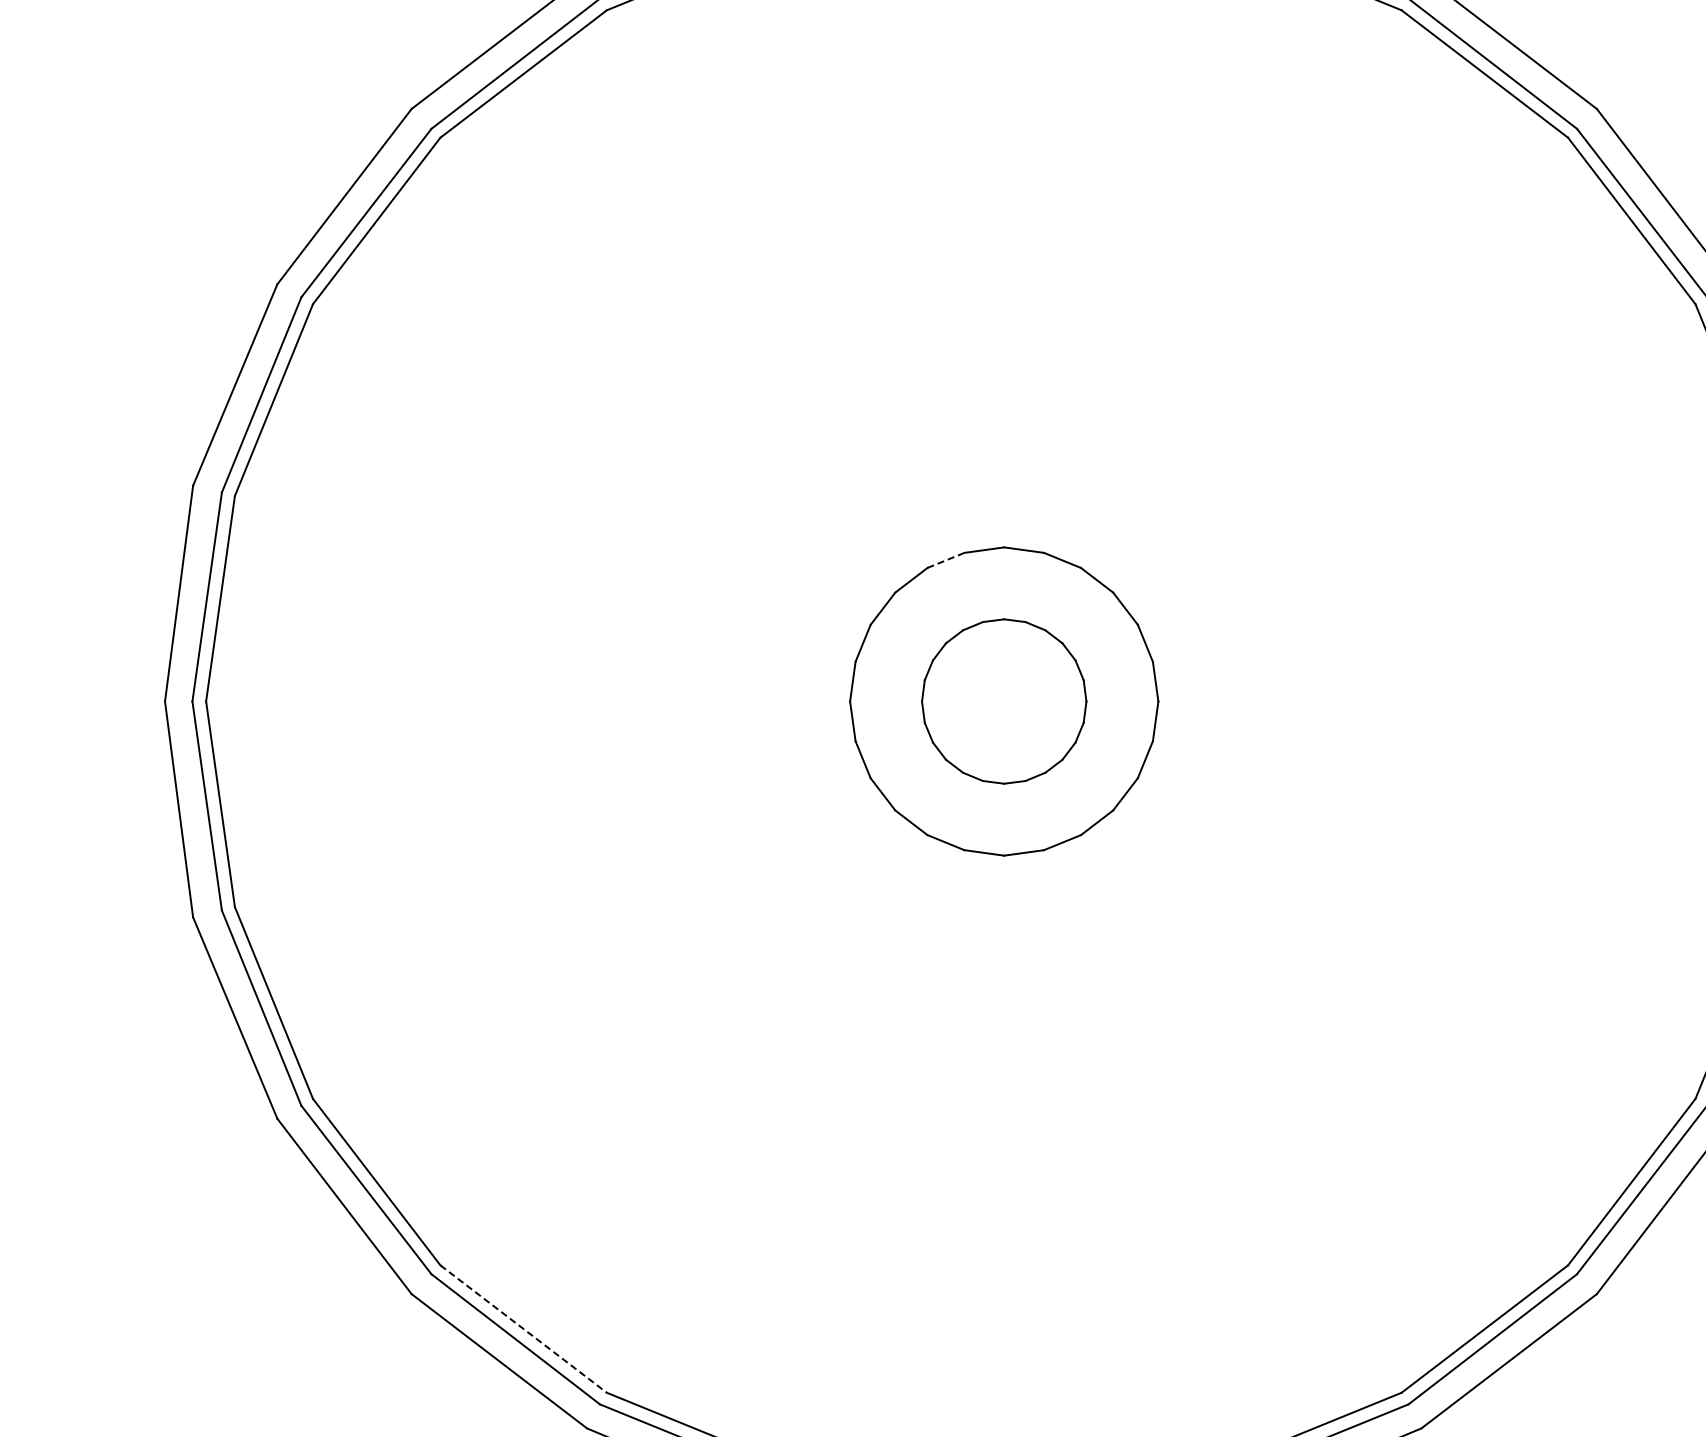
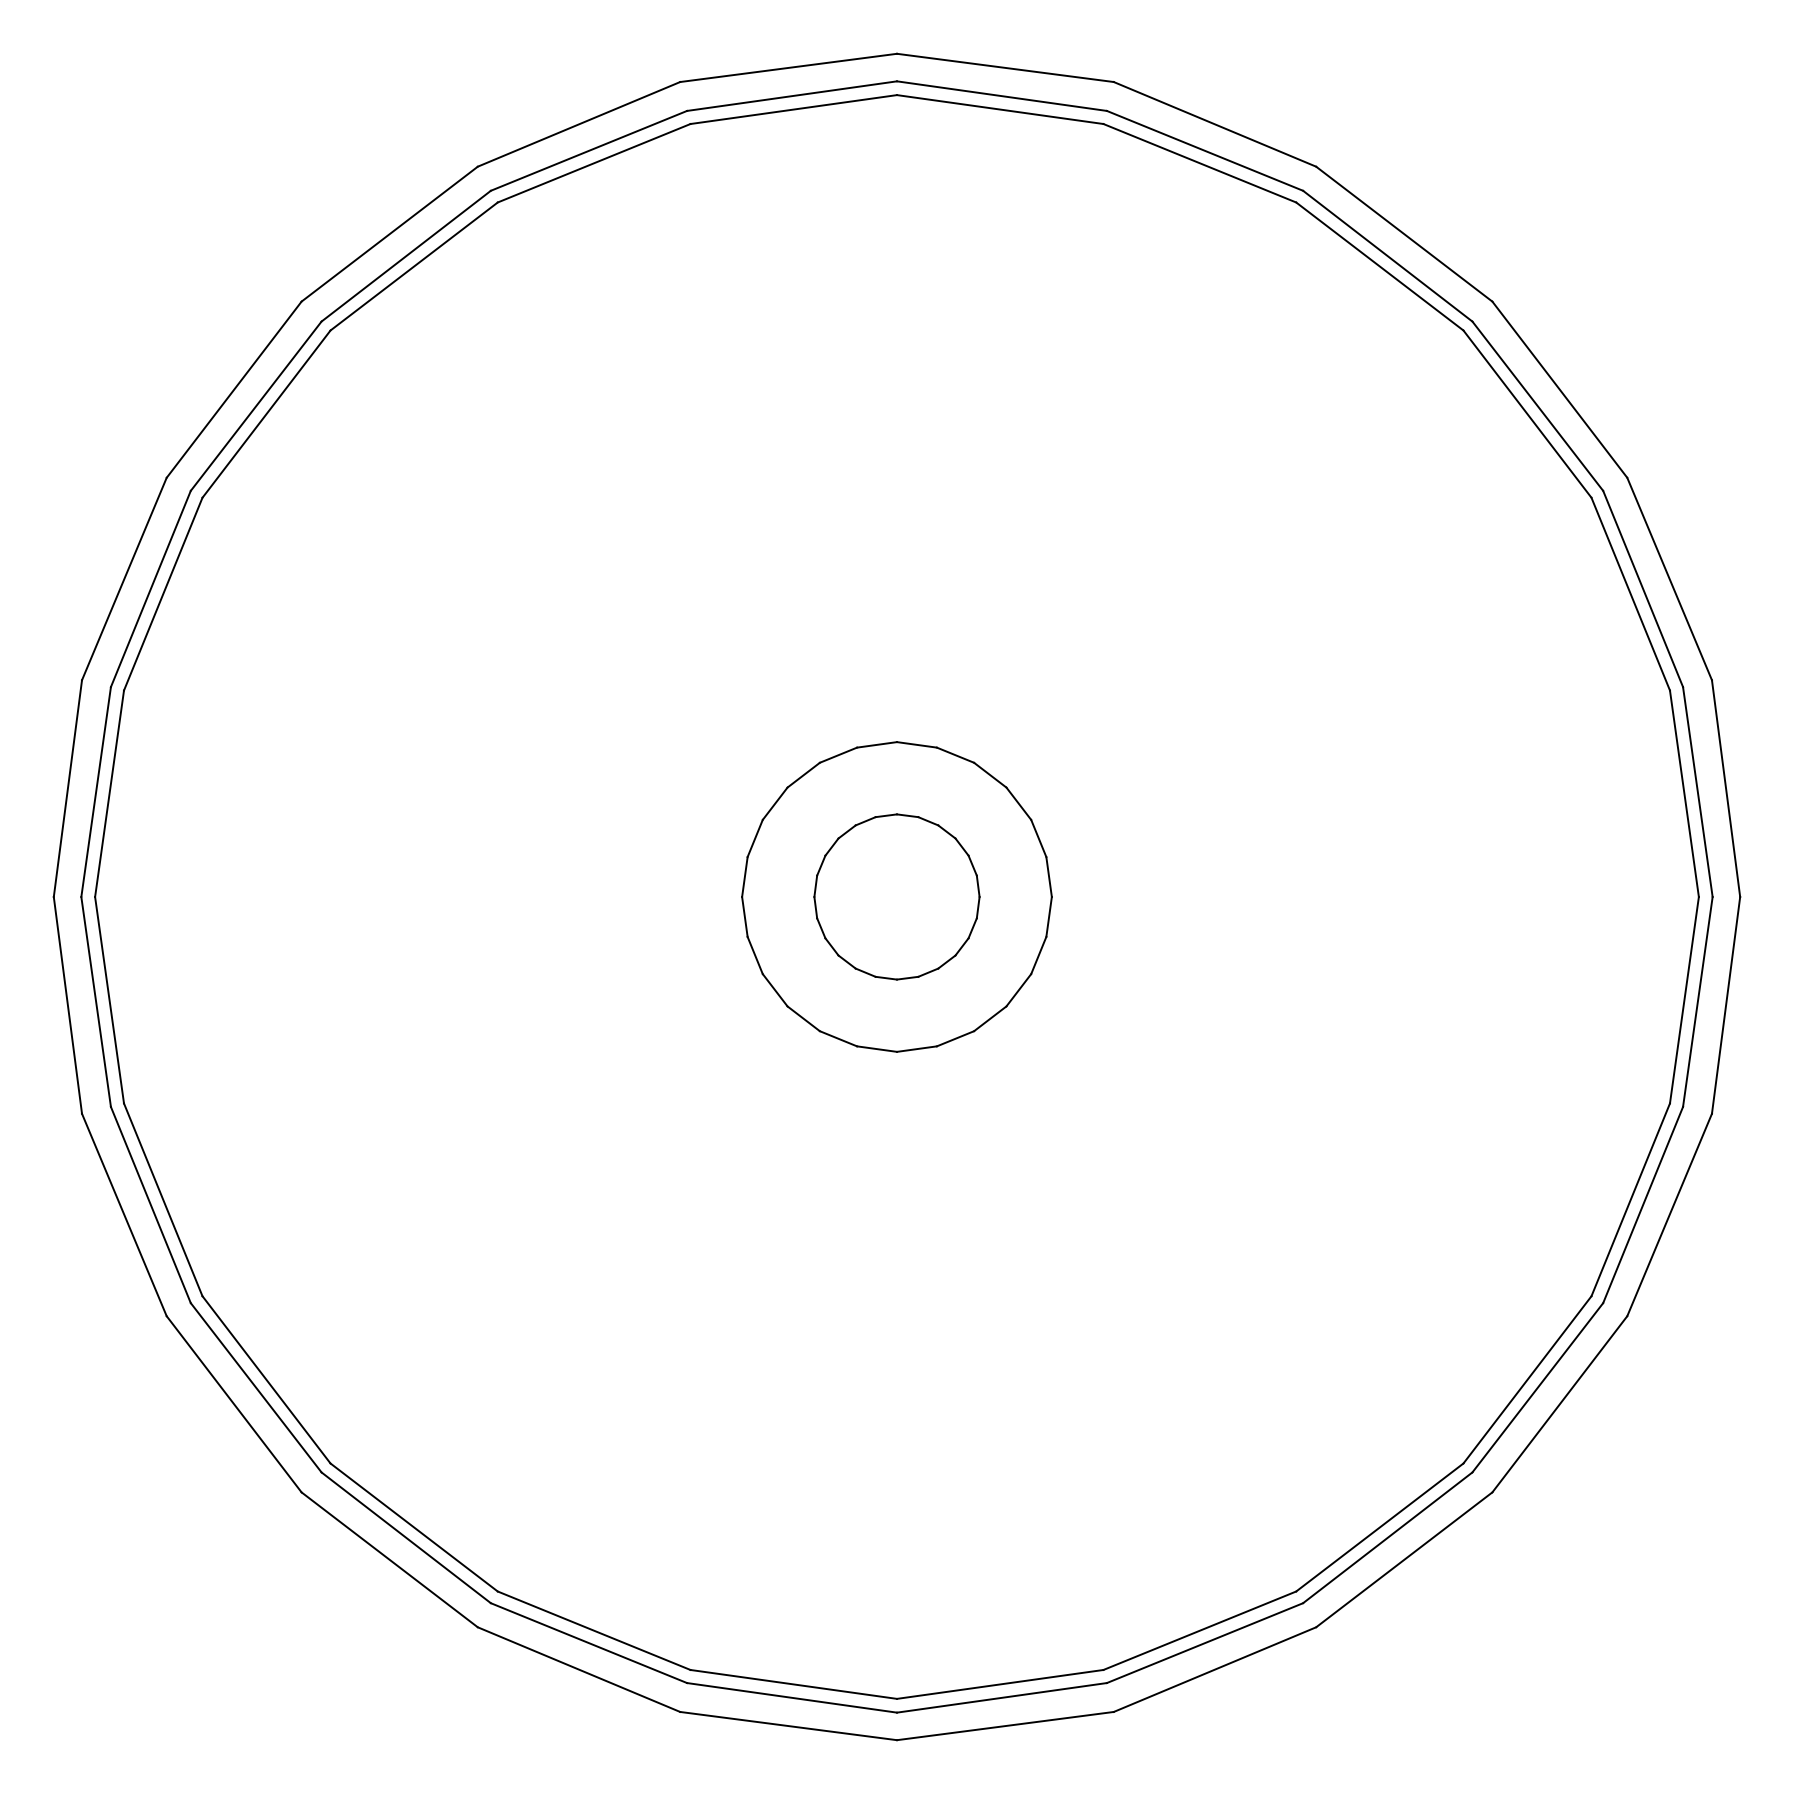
line: (946, 560) -> (838, 755), dashed -> solid
line: (524, 1329) -> (414, 1527), dashed -> solid

